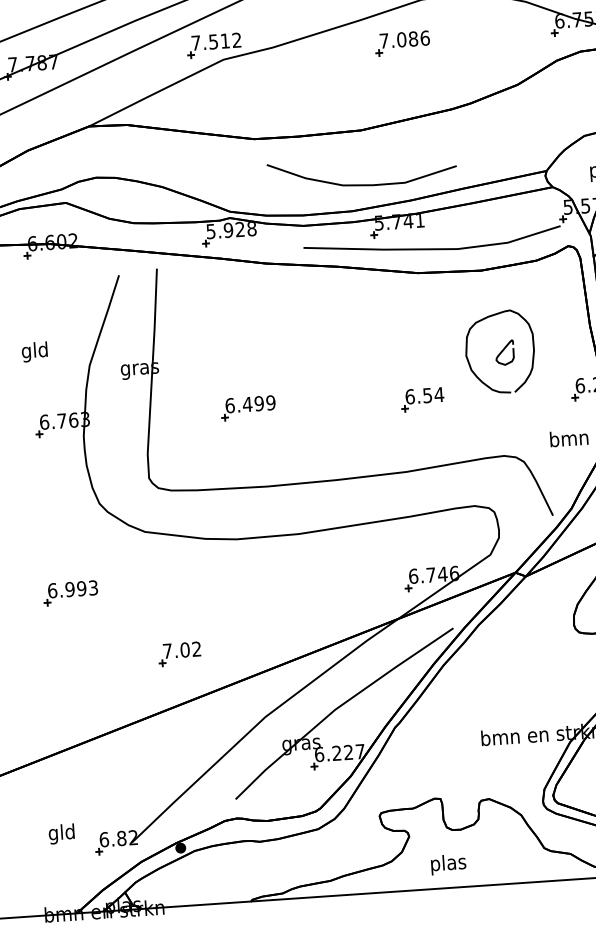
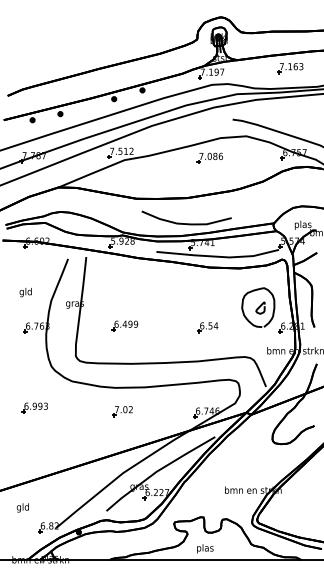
part: (500, 351) -> (258, 307), moved
part: (179, 654) -> (122, 411), moved
text: (60, 833) -> (22, 507), moved

